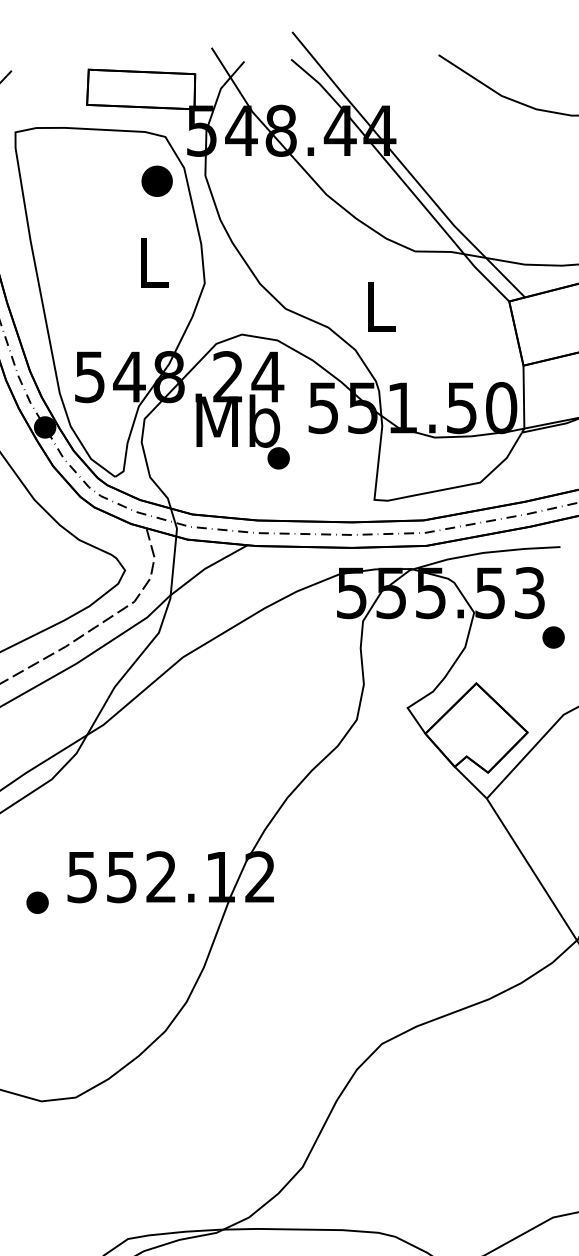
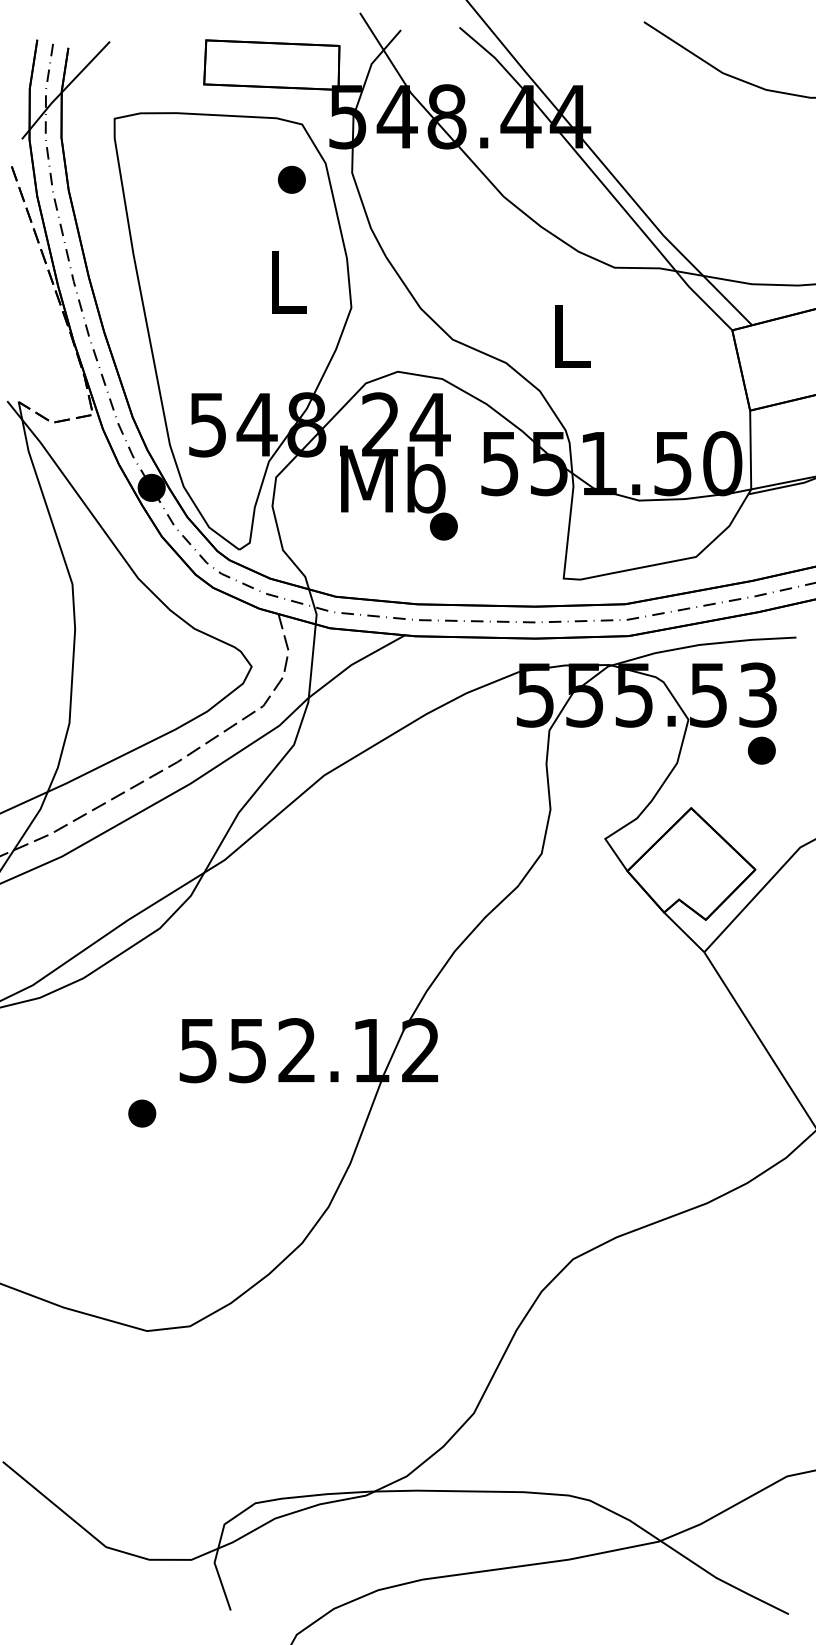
part: (156, 180) -> (291, 179), size x0.71
part: (553, 637) -> (761, 750), moved
part: (37, 902) -> (142, 1113), moved

